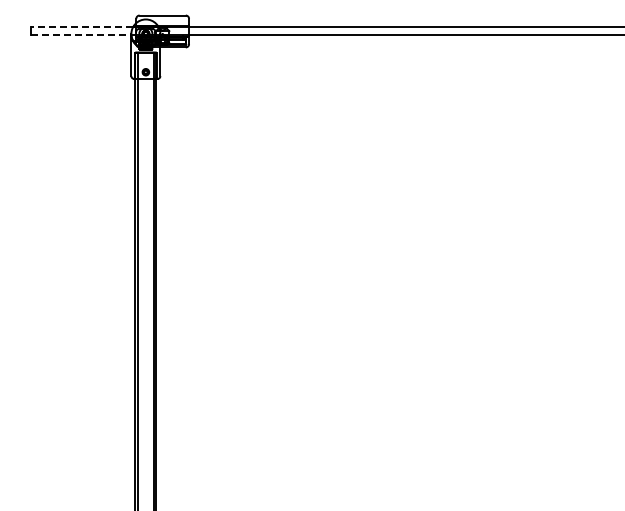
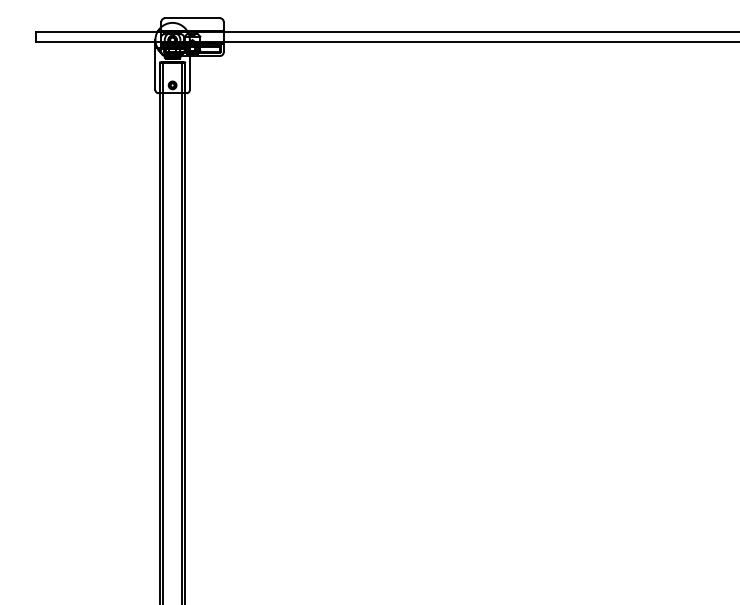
line: (81, 27) -> (96, 32), dashed -> solid
line: (81, 35) -> (96, 41), dashed -> solid

